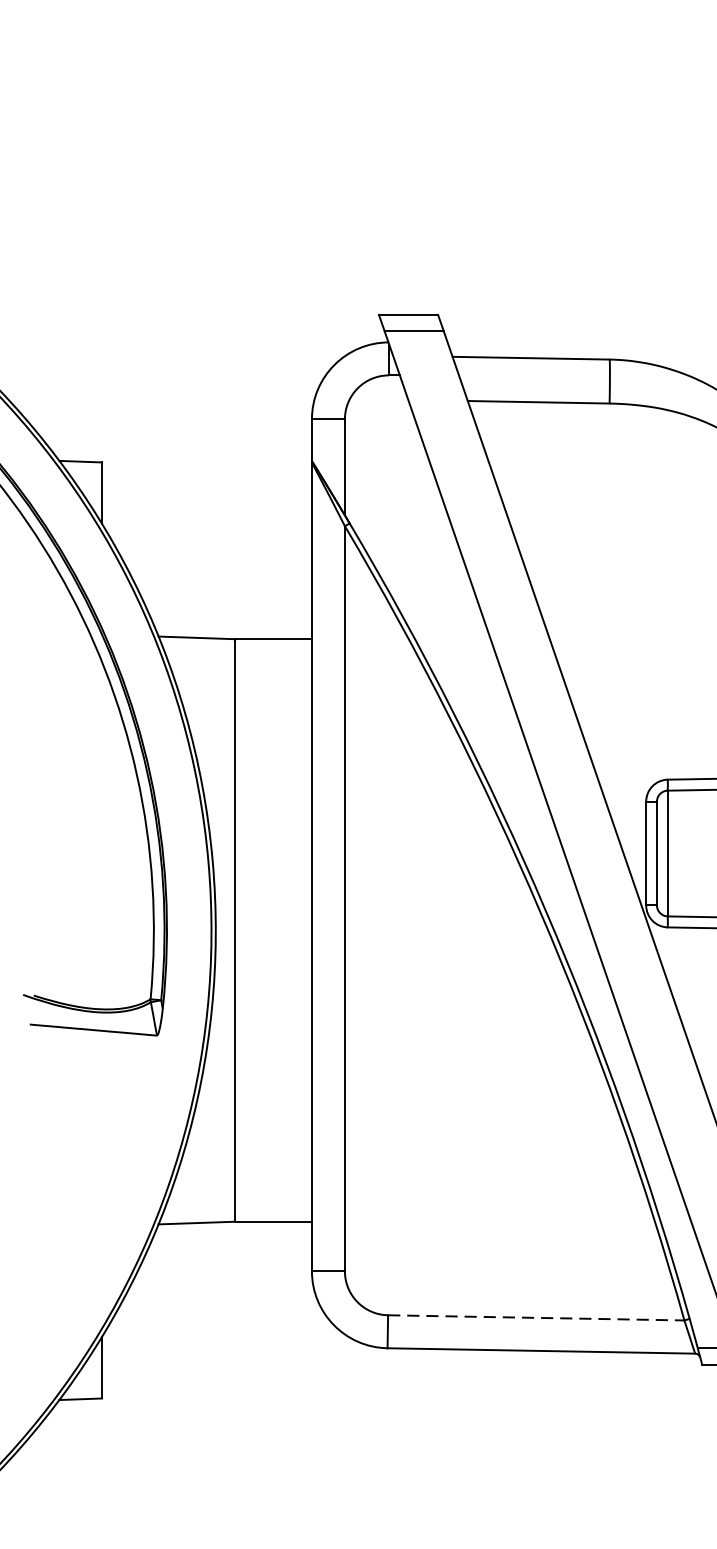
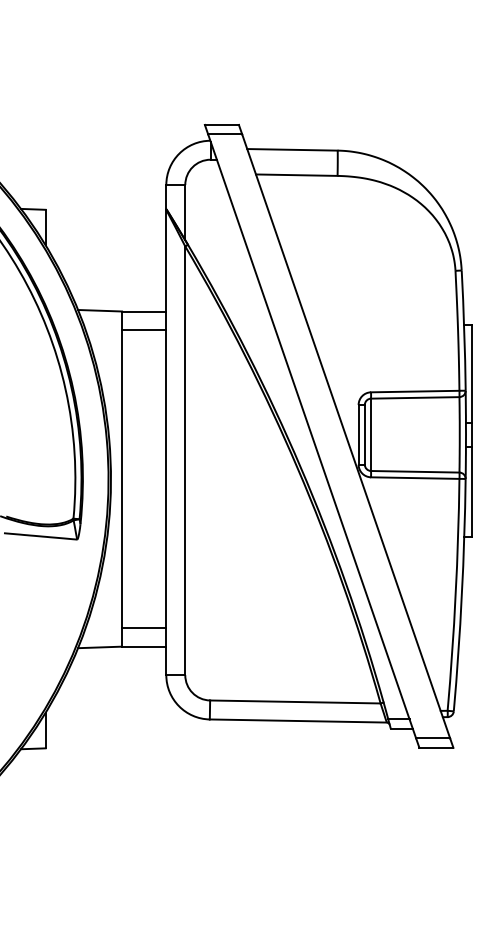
line: (274, 672) -> (144, 330), added
line: (274, 1188) -> (144, 627), added
line: (536, 1317) -> (295, 701), dashed -> solid

